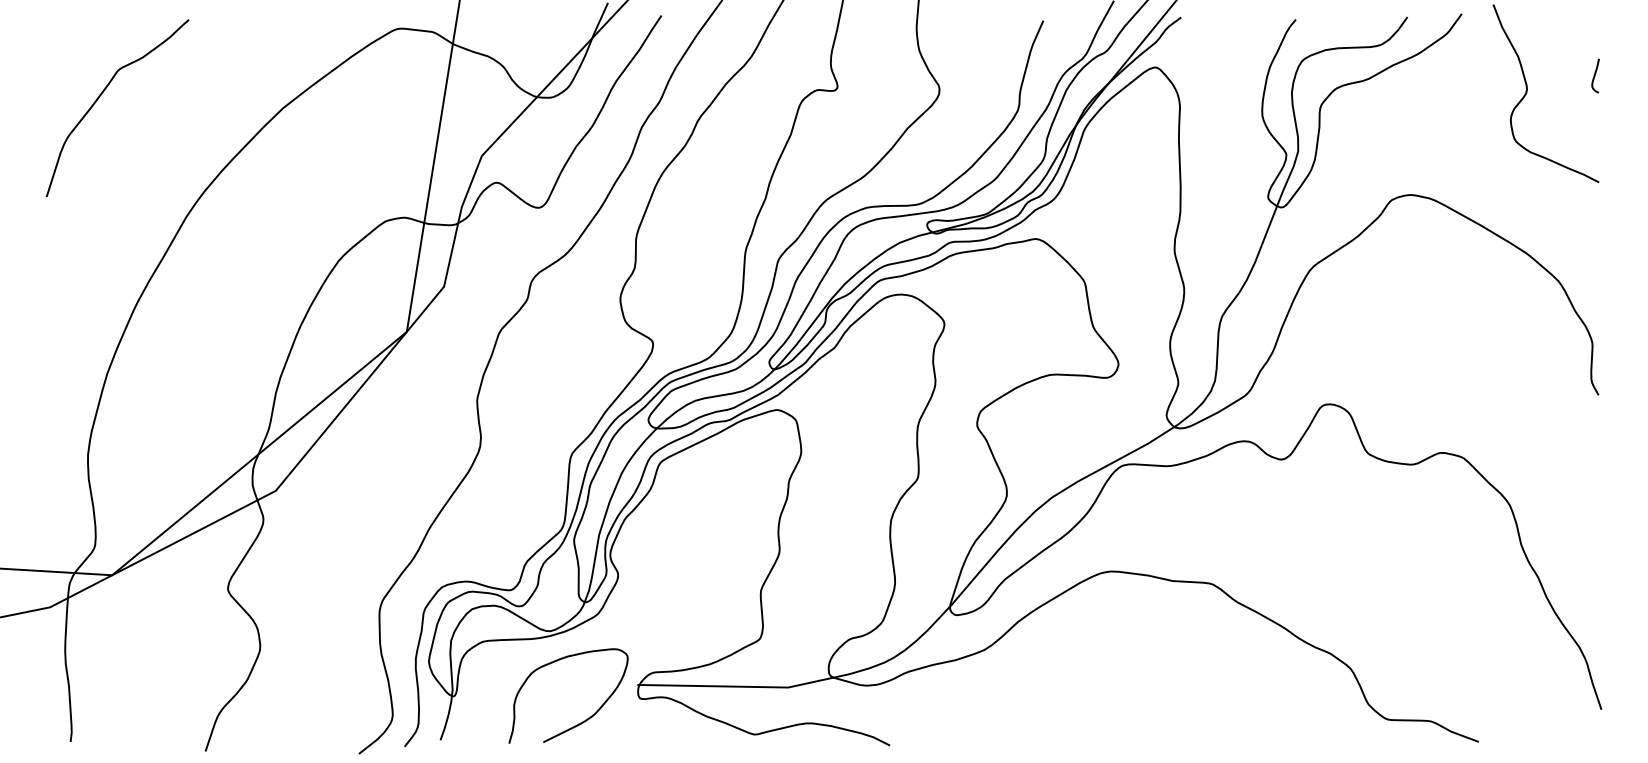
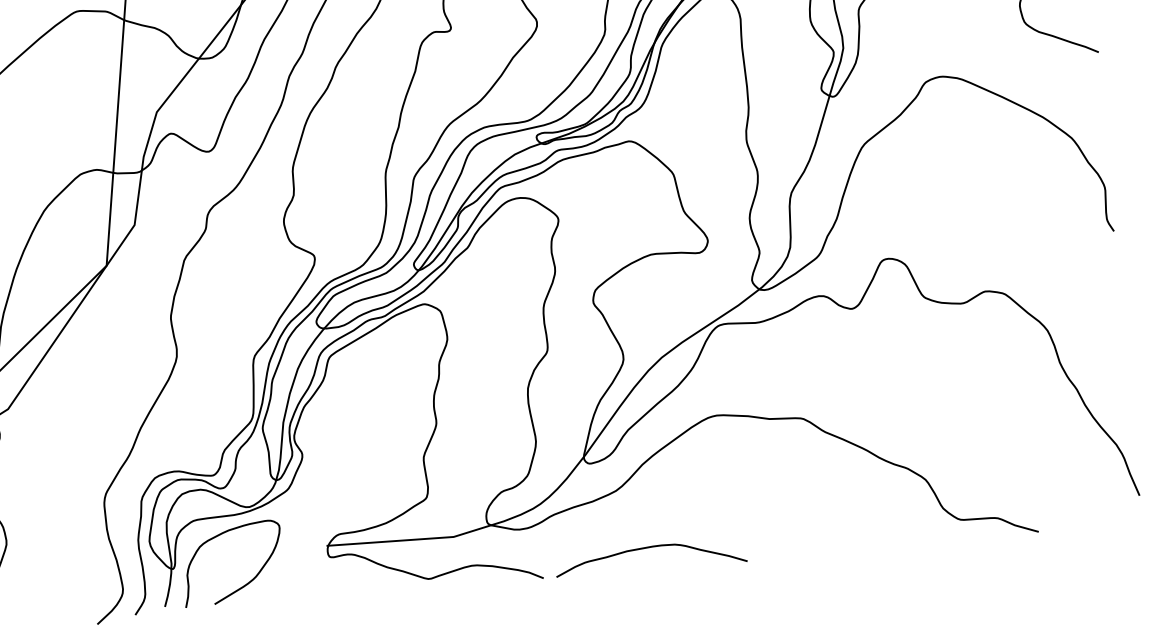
curve: (585, 719) -> (248, 582), moved
curve: (1018, 720) -> (649, 547), added

